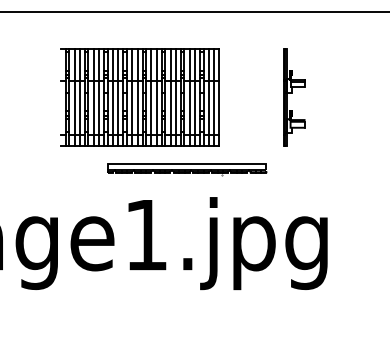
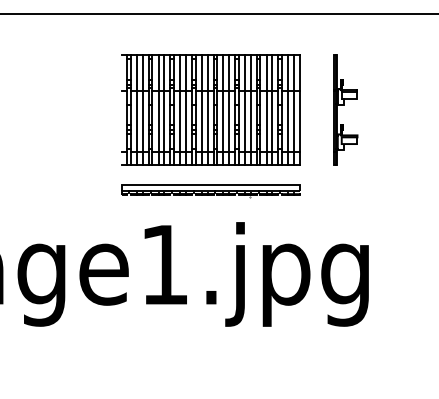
part: (139, 97) -> (209, 109), moved
part: (294, 97) -> (346, 109), moved

